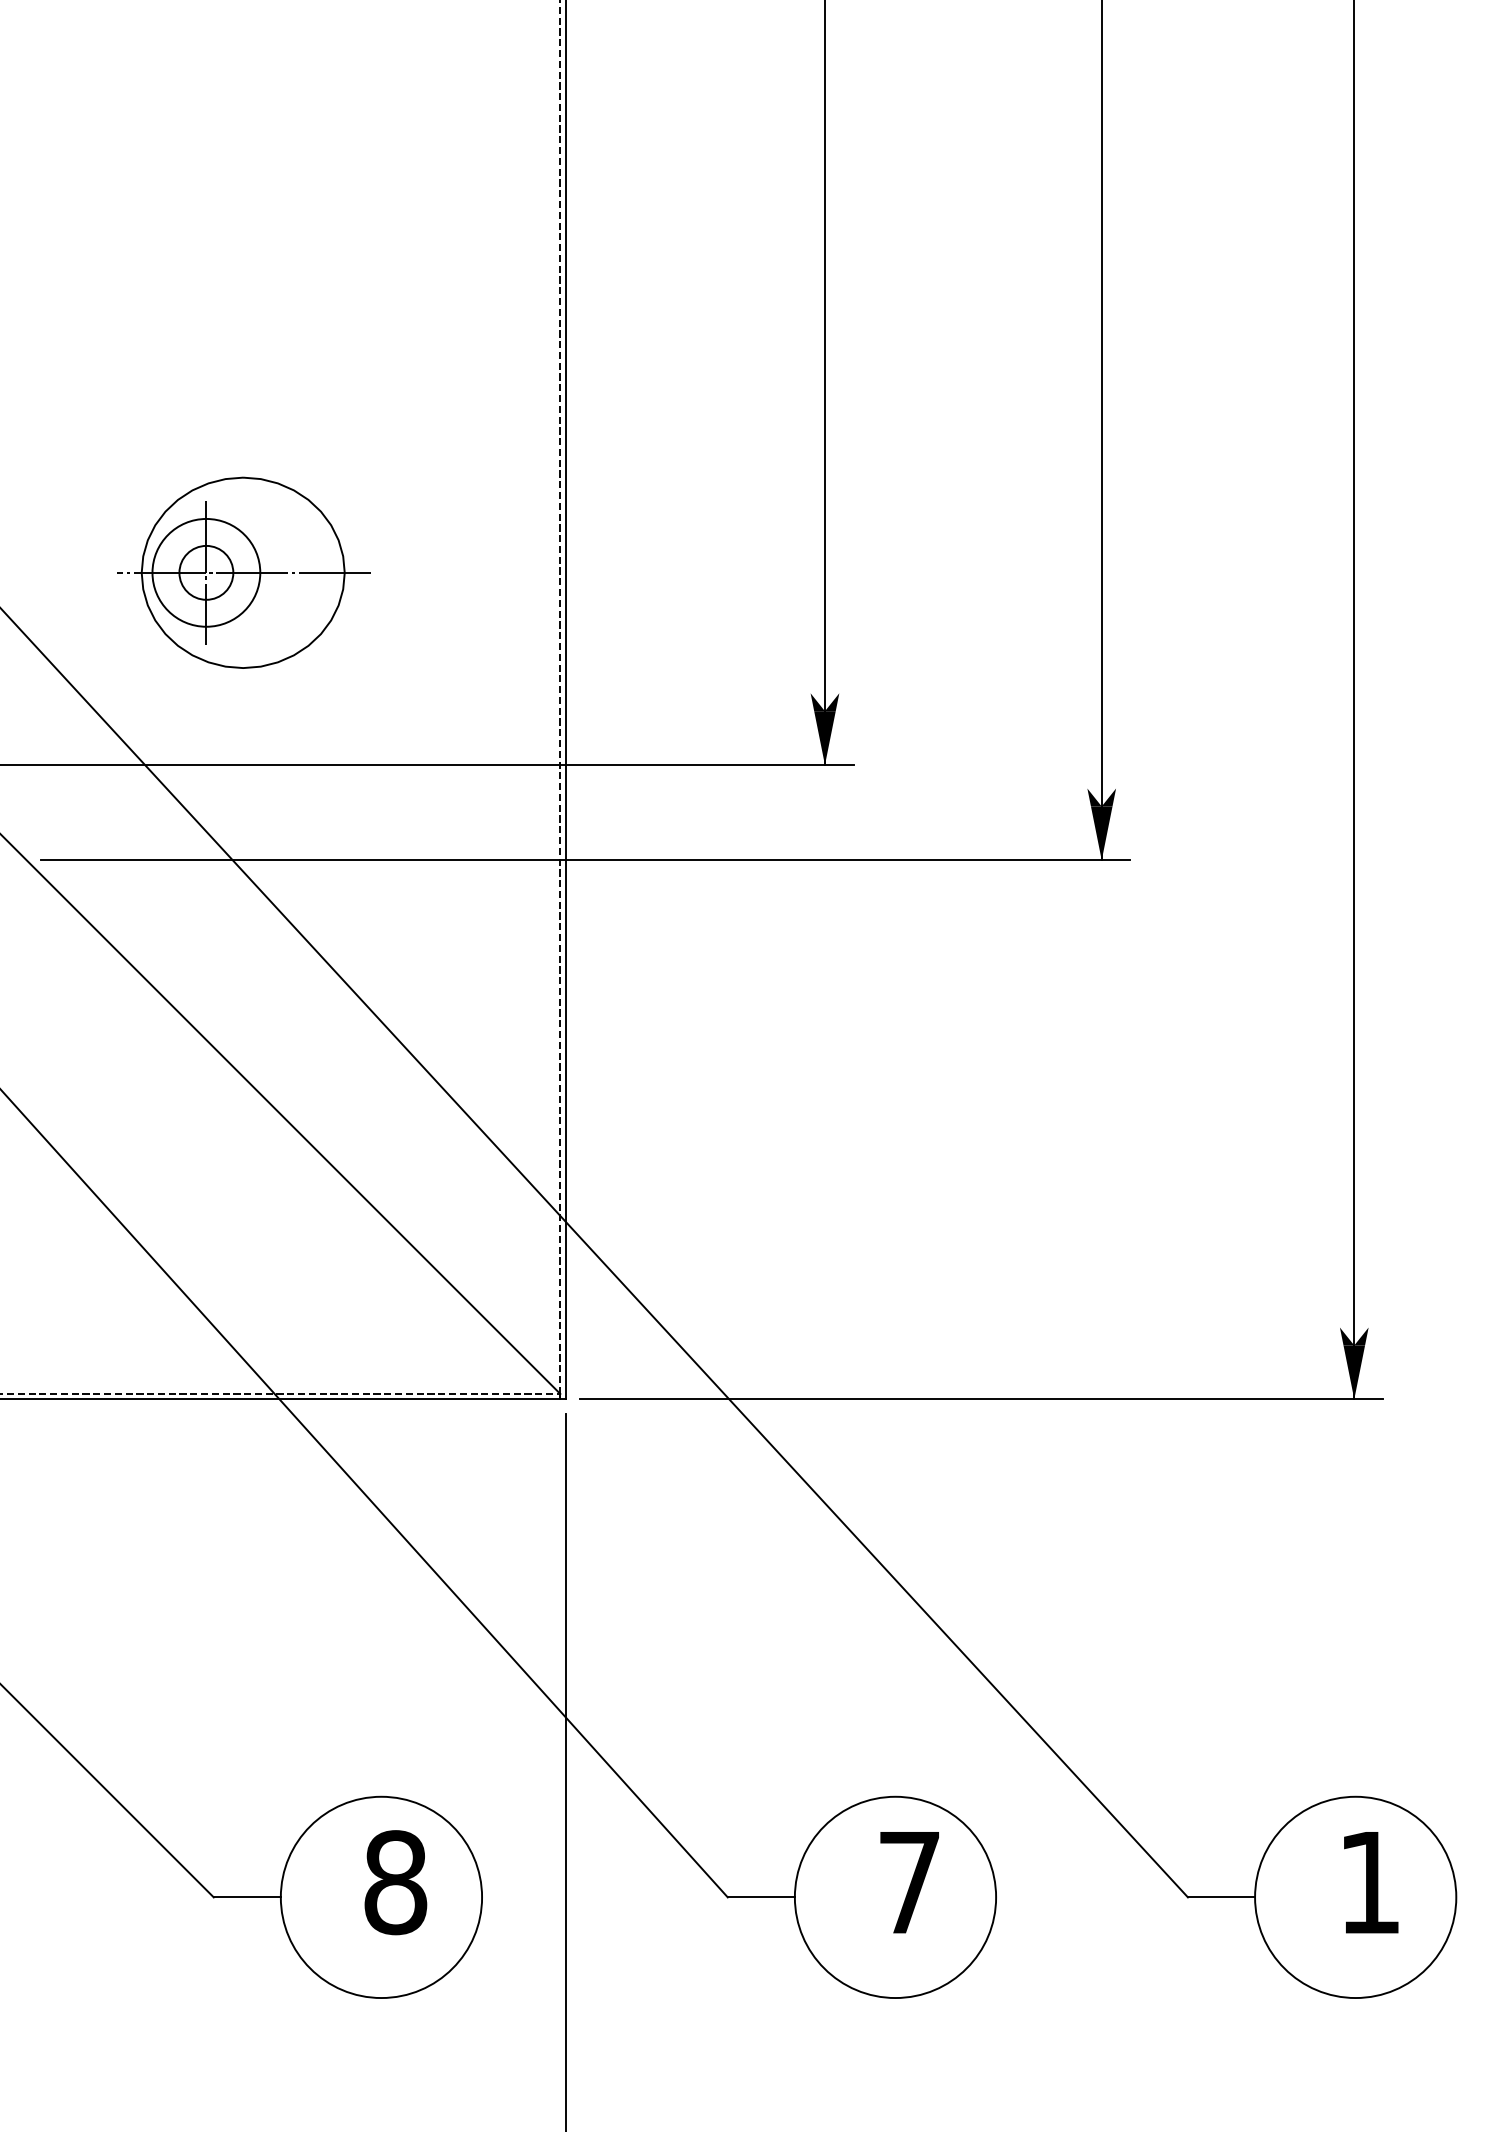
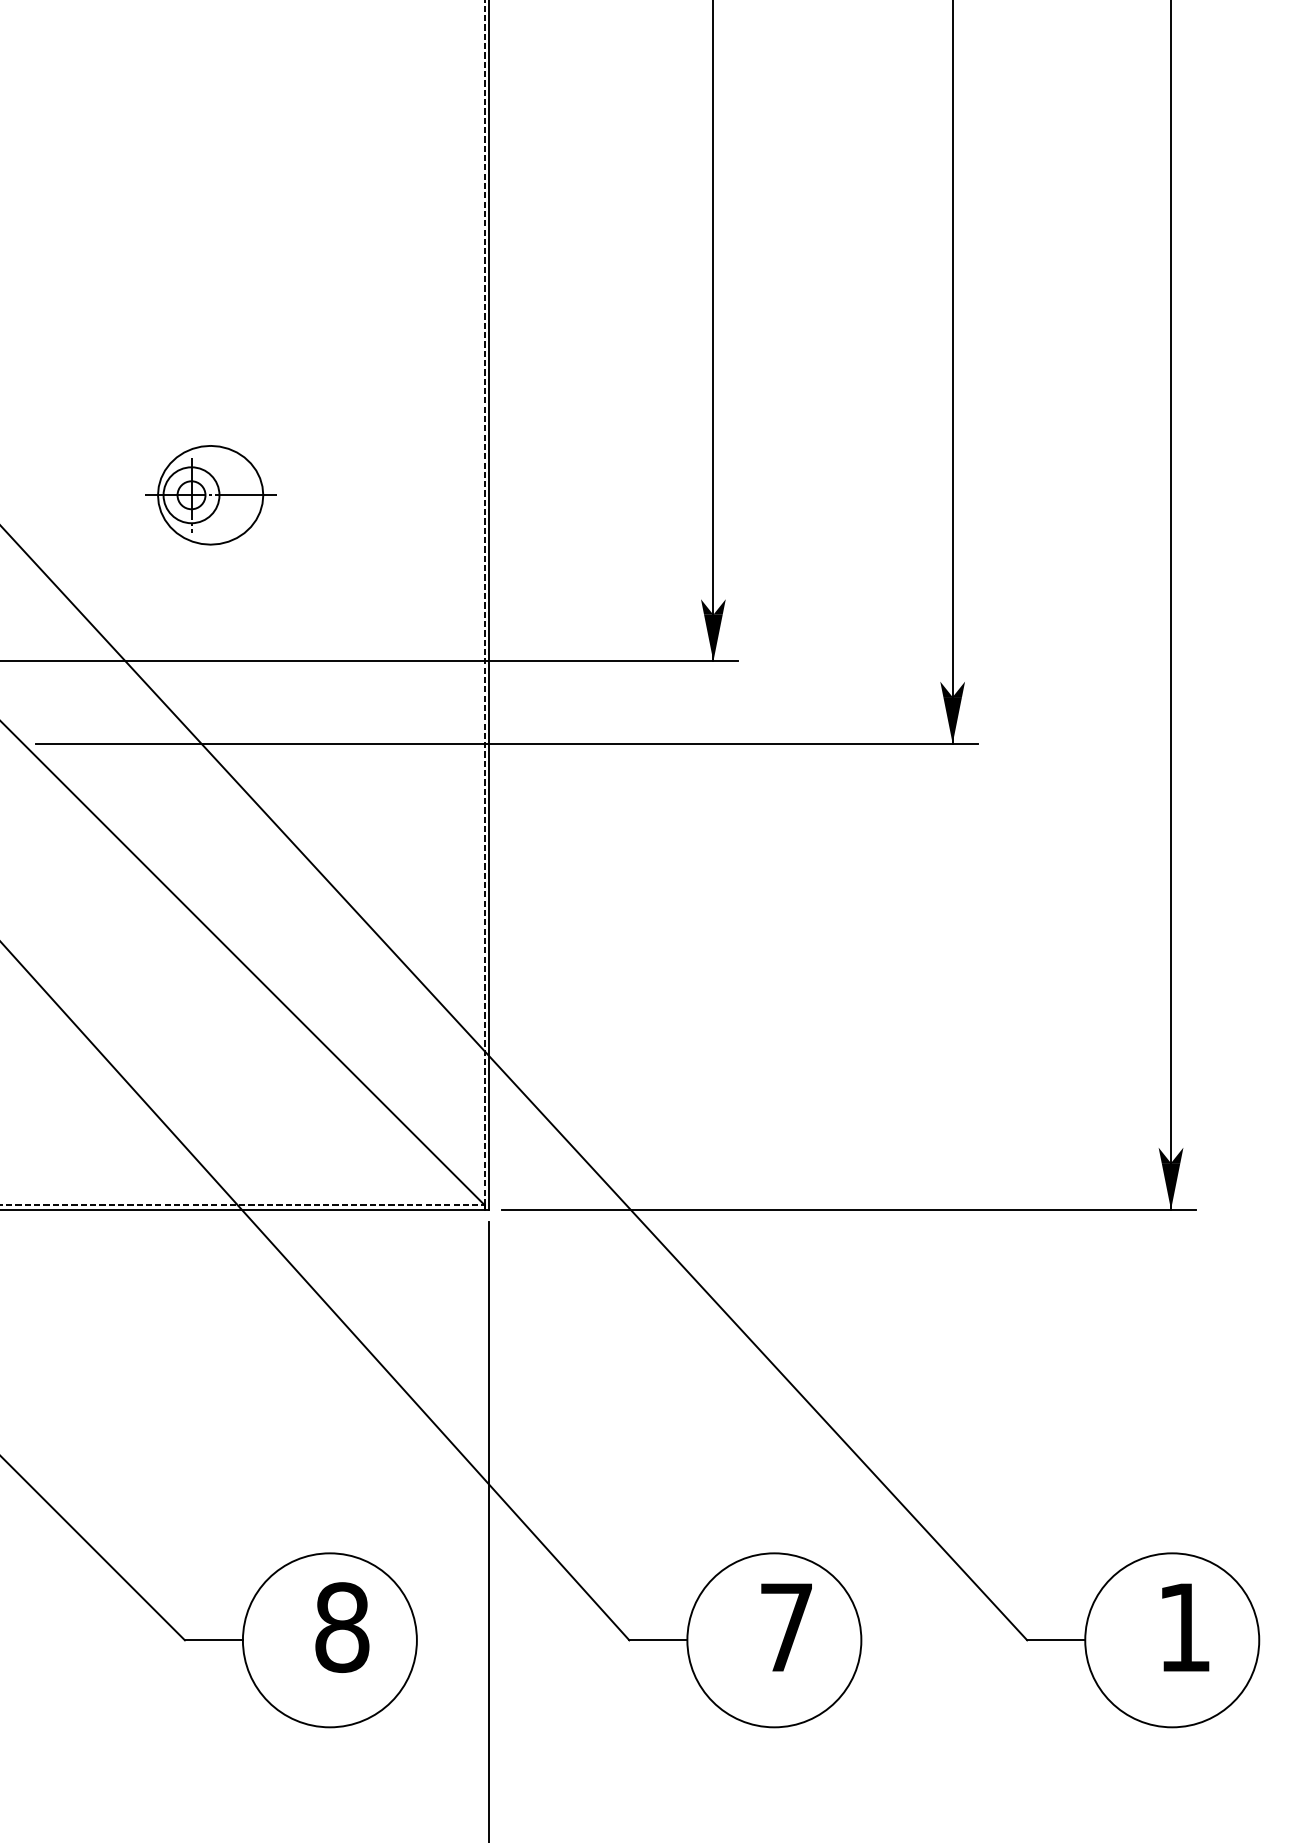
part: (243, 573) -> (210, 495), size x0.6

